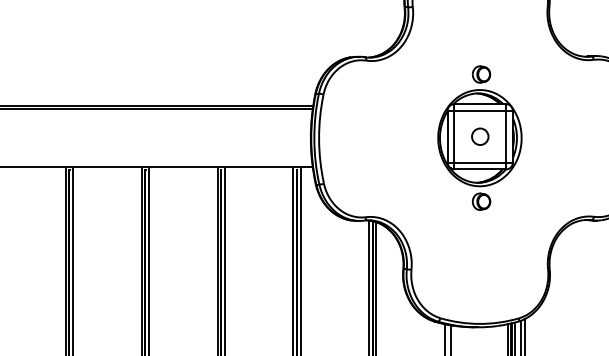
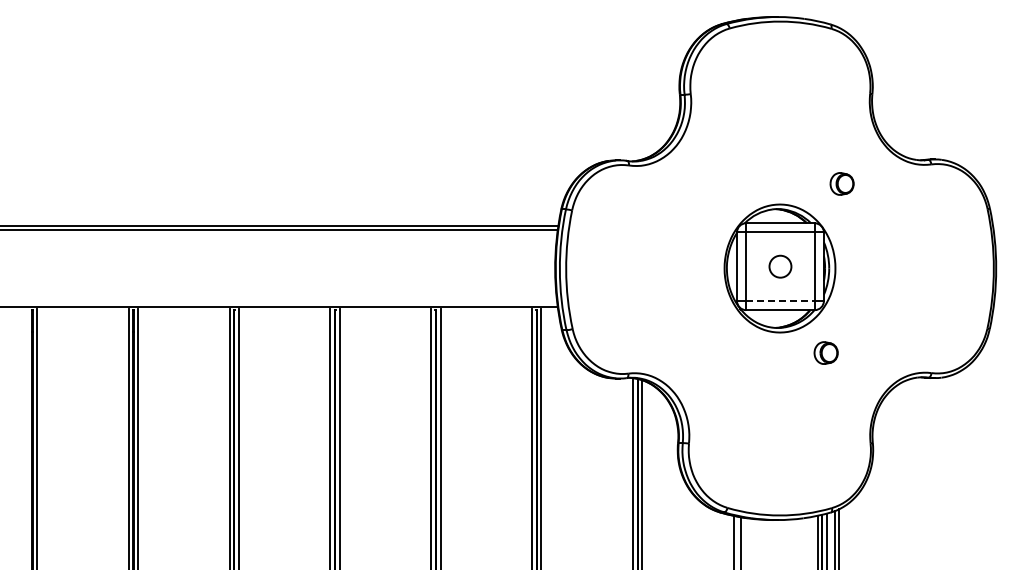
part: (481, 74) -> (841, 183), moved
line: (480, 162) -> (780, 301), solid -> dashed
part: (481, 201) -> (825, 352), moved

